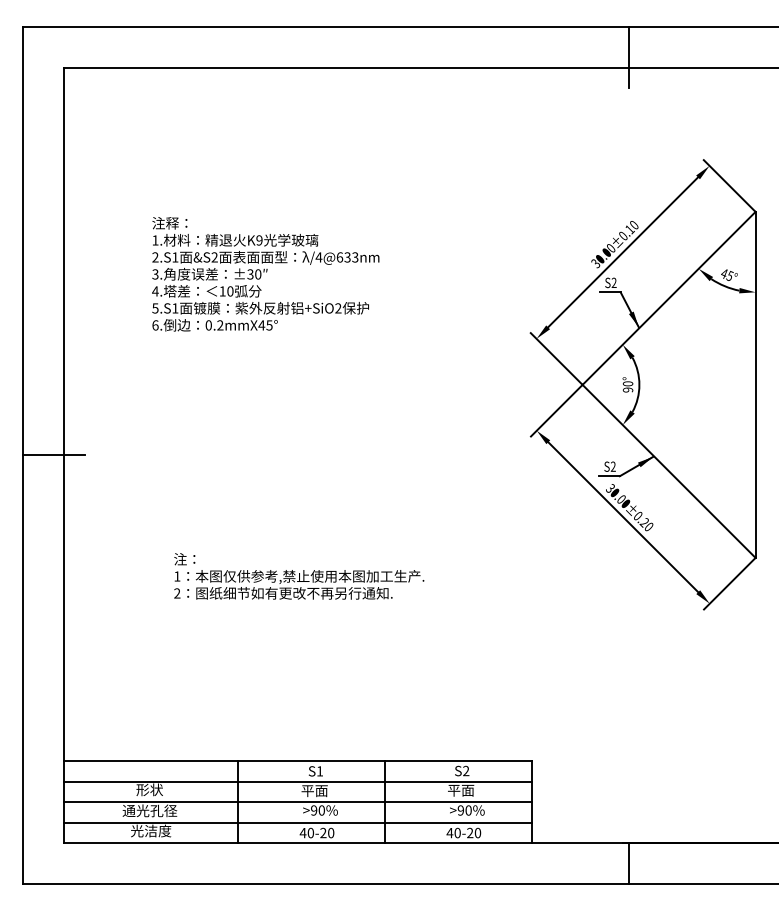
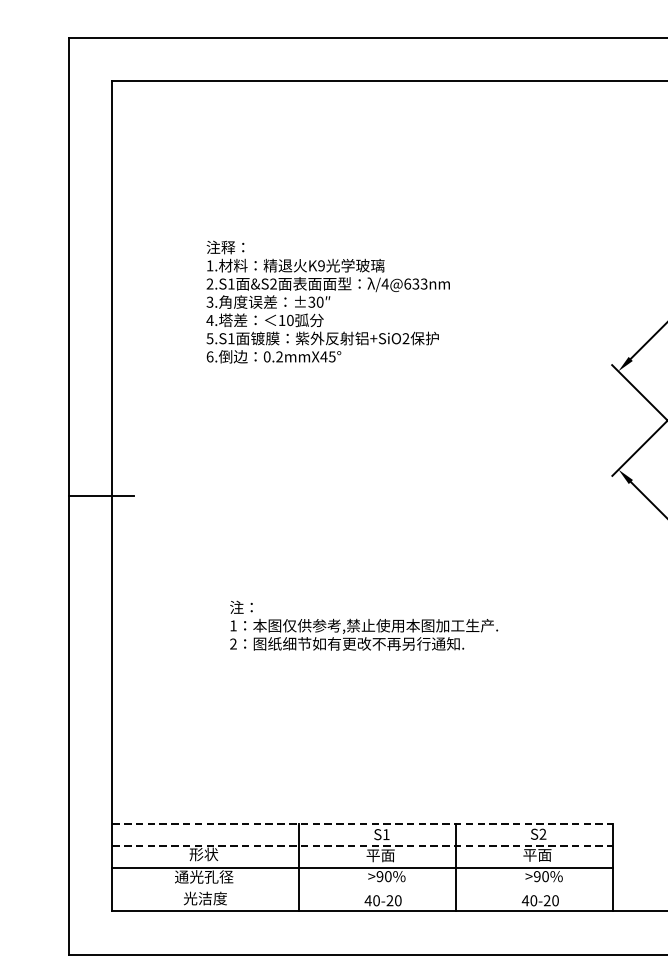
line: (297, 761) -> (362, 824), solid -> dashed
line: (297, 781) -> (362, 845), solid -> dashed
line: (297, 822) -> (362, 889), removed

